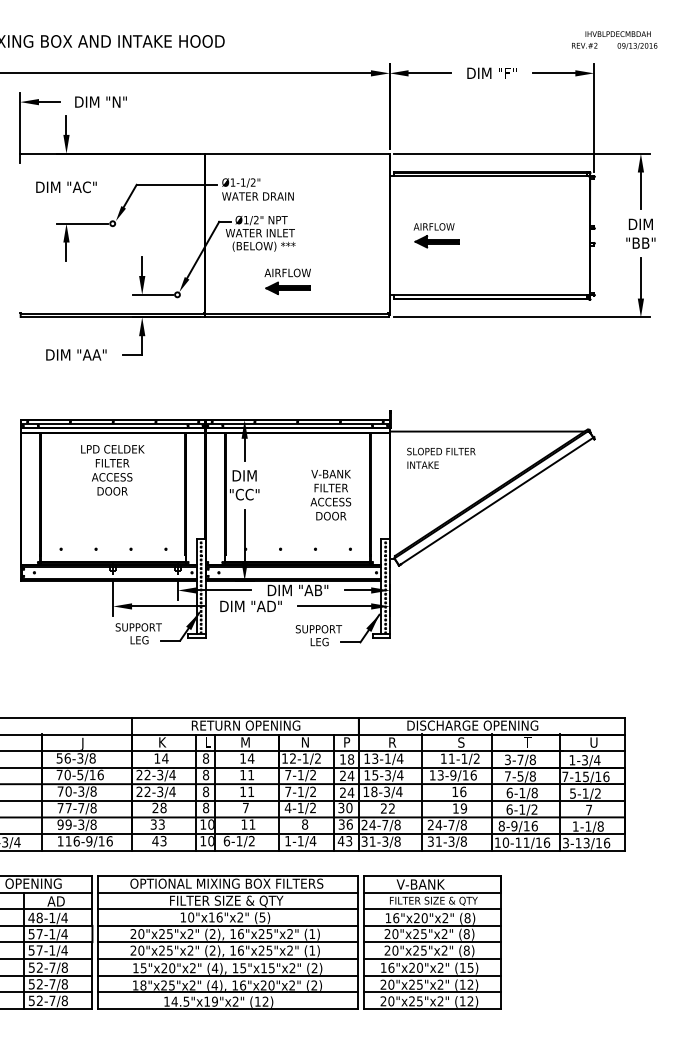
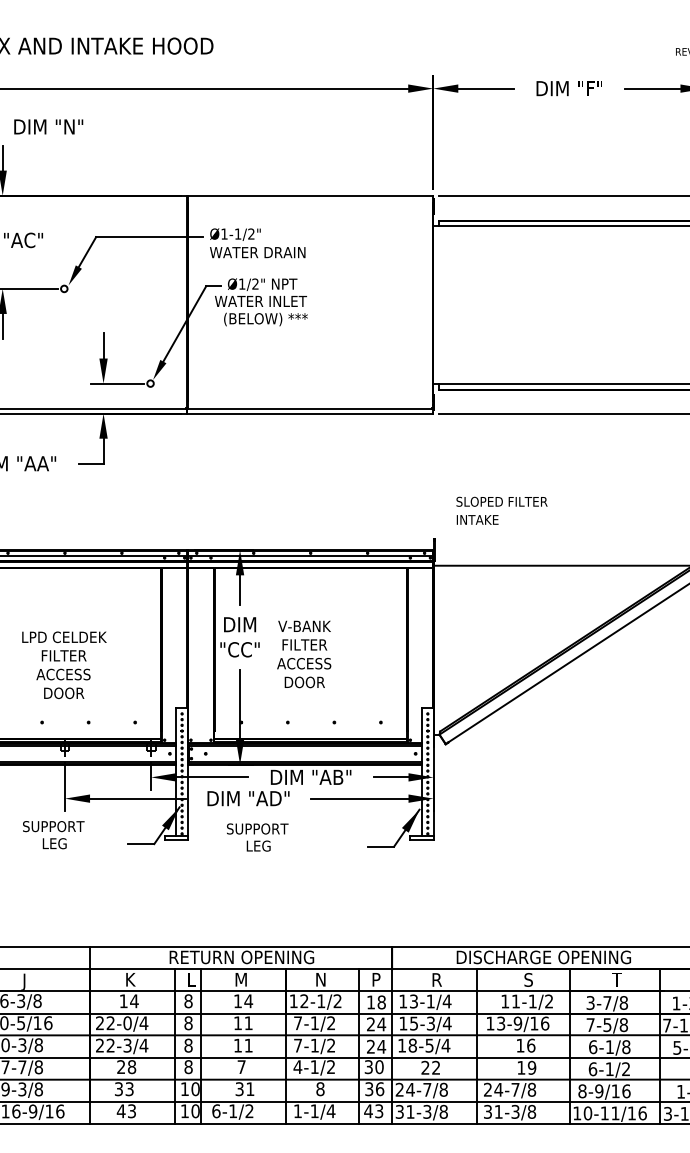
part: (436, 235) -> (495, 304), removed
part: (287, 281) -> (297, 365), removed
text: (441, 457) -> (502, 509), moved
text: (112, 470) -> (63, 665), moved
text: (330, 495) -> (303, 654), moved
text: (138, 633) -> (53, 834), moved
text: (318, 635) -> (257, 837), moved
text: (160, 774) -> (127, 1022), 22-3/4 -> 22-0/4
text: (386, 790) -> (428, 1043), 18-3/4 -> 18-5/4
text: (244, 824) -> (239, 1089), 11 -> 31

